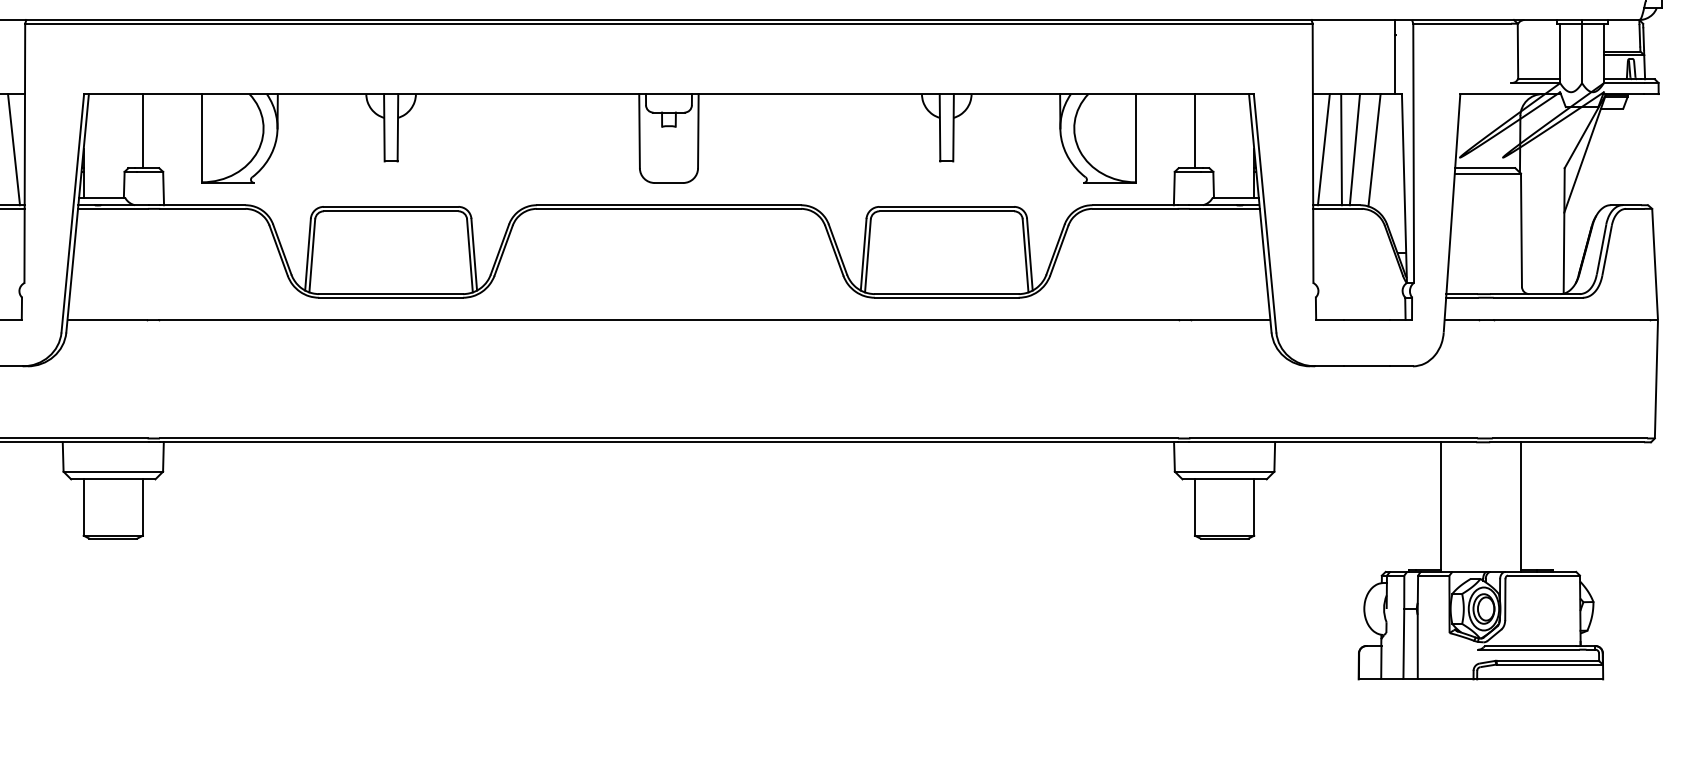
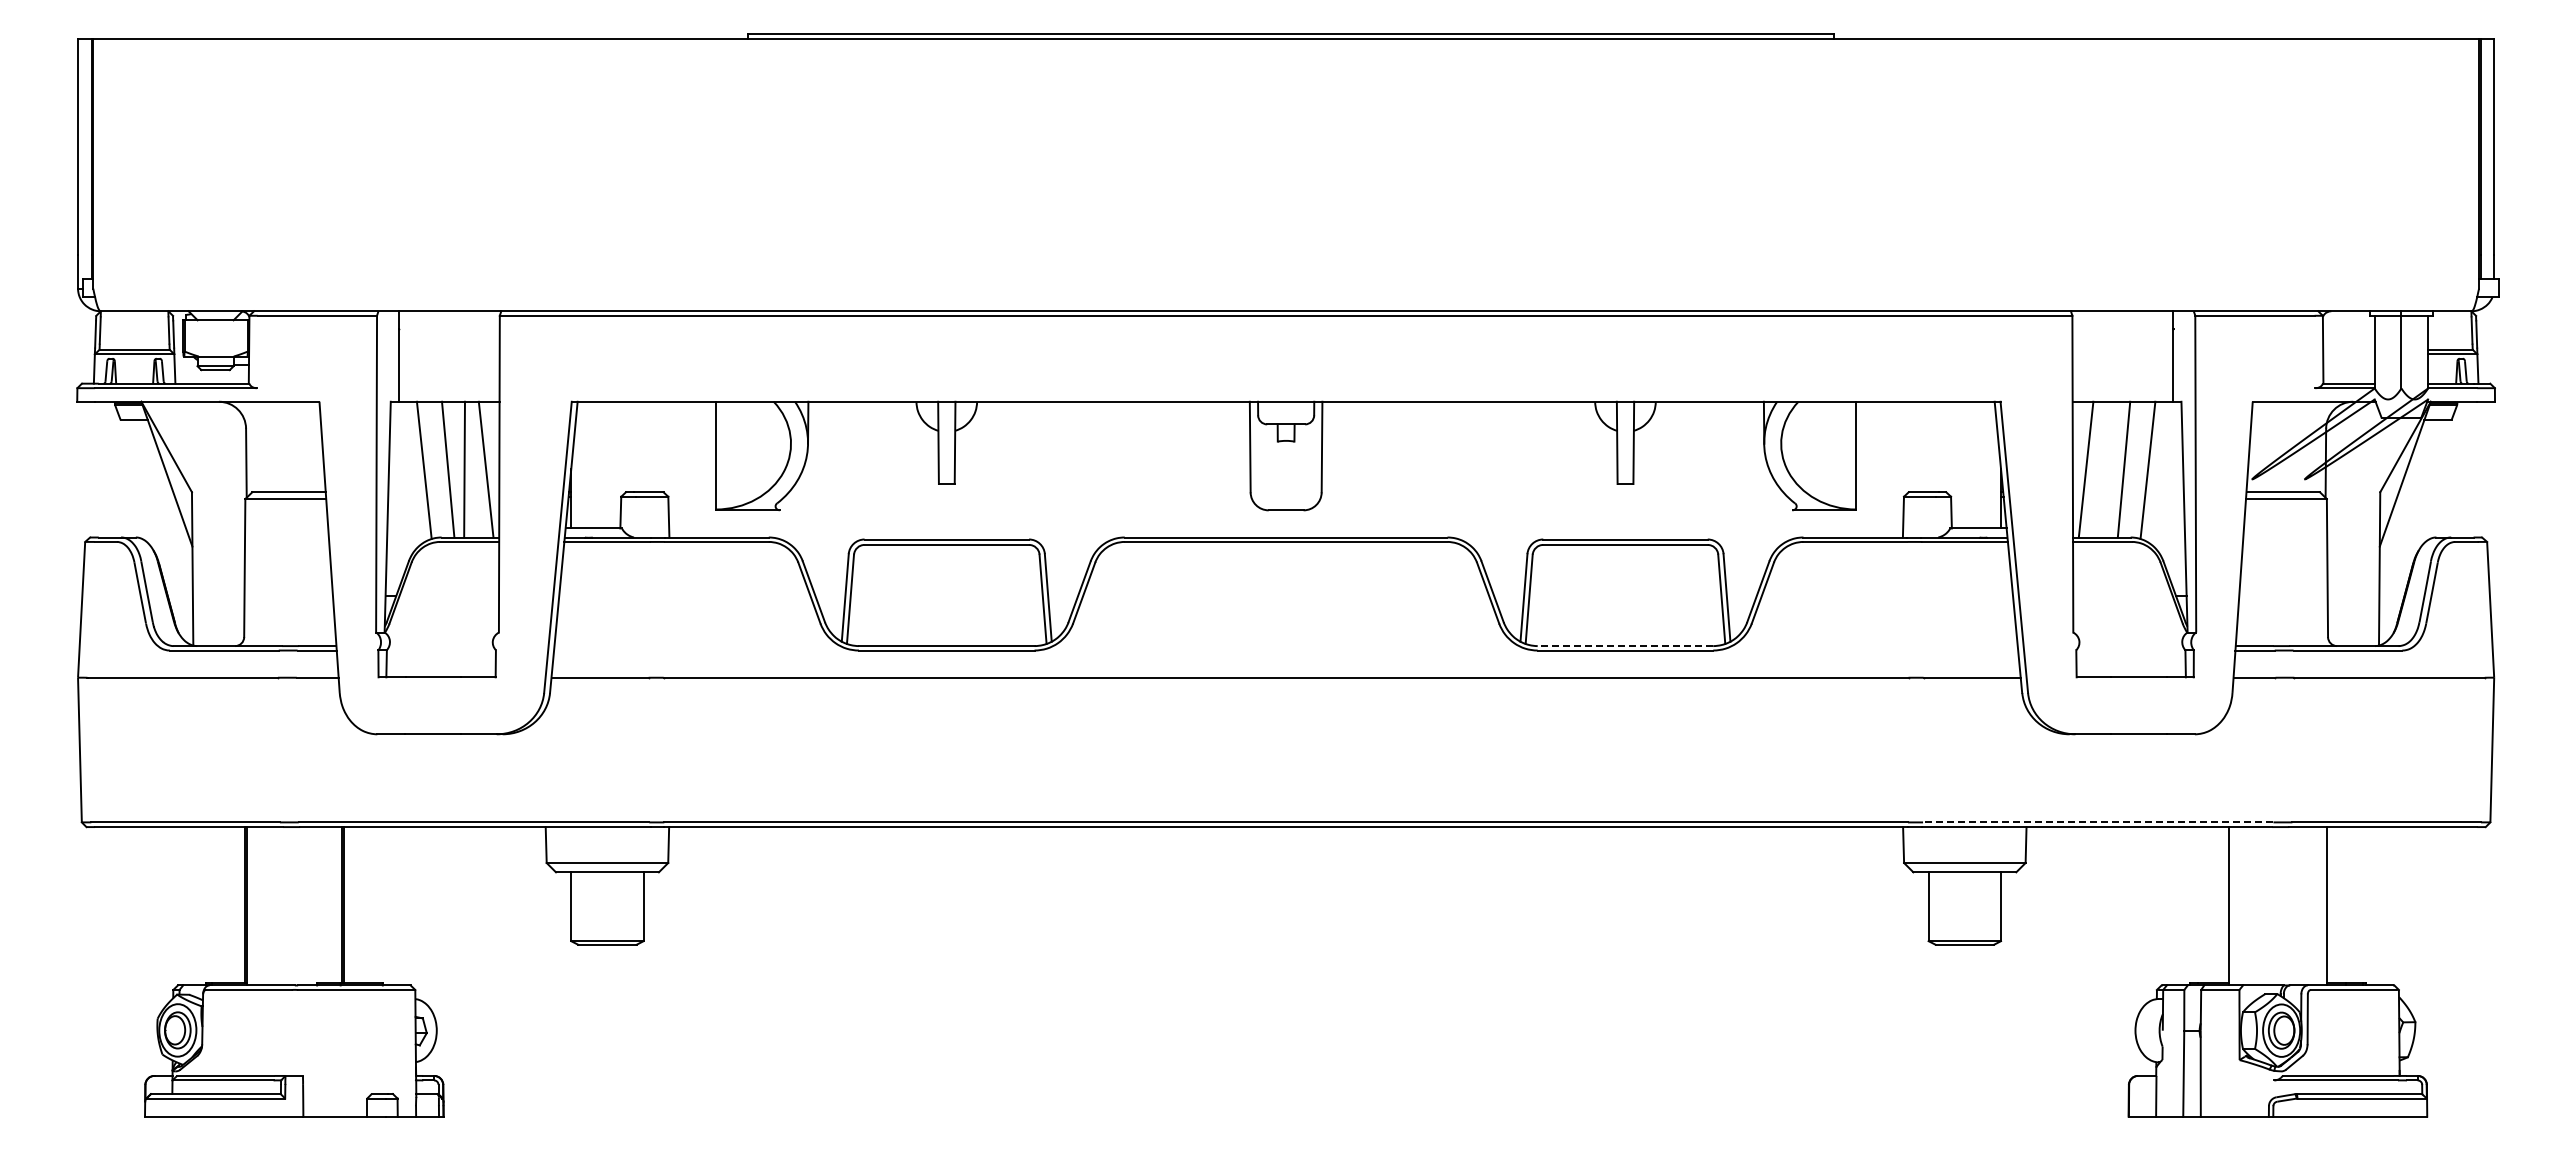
line: (142, 130) -> (643, 446), removed
line: (1194, 130) -> (1928, 446), removed
line: (1341, 149) -> (2107, 469), removed
line: (946, 294) -> (1625, 646), solid -> dashed
line: (1333, 438) -> (2097, 822), solid -> dashed

